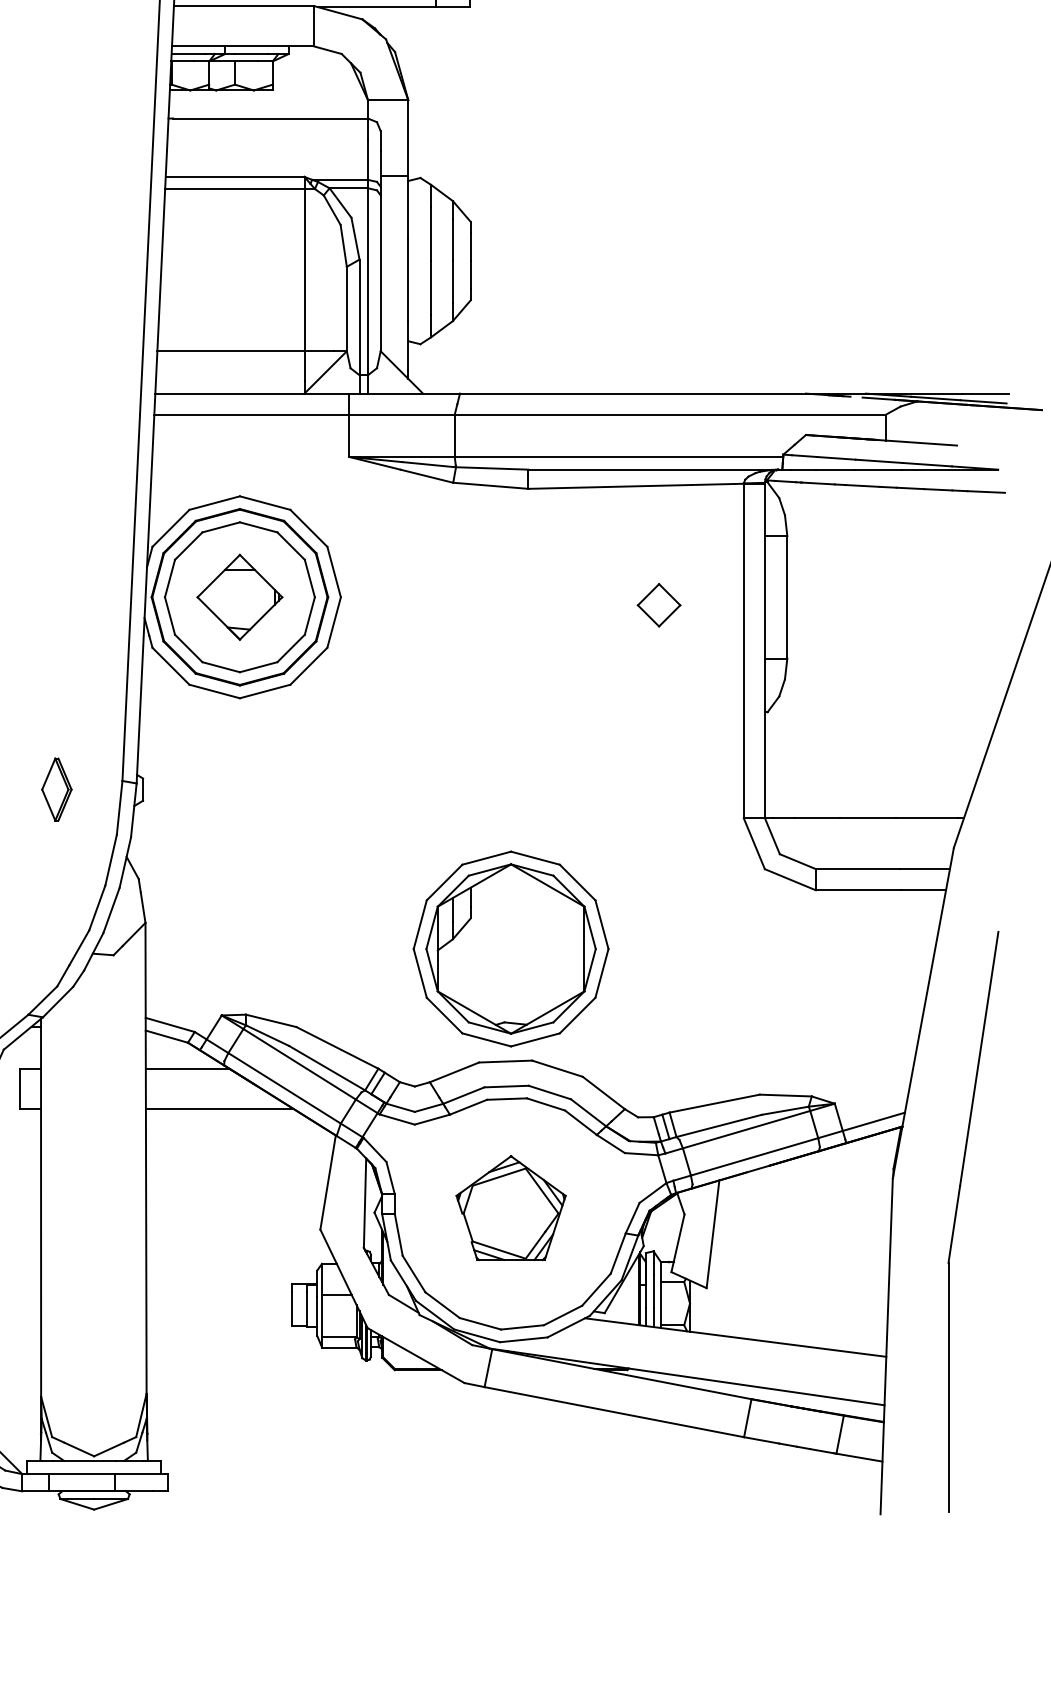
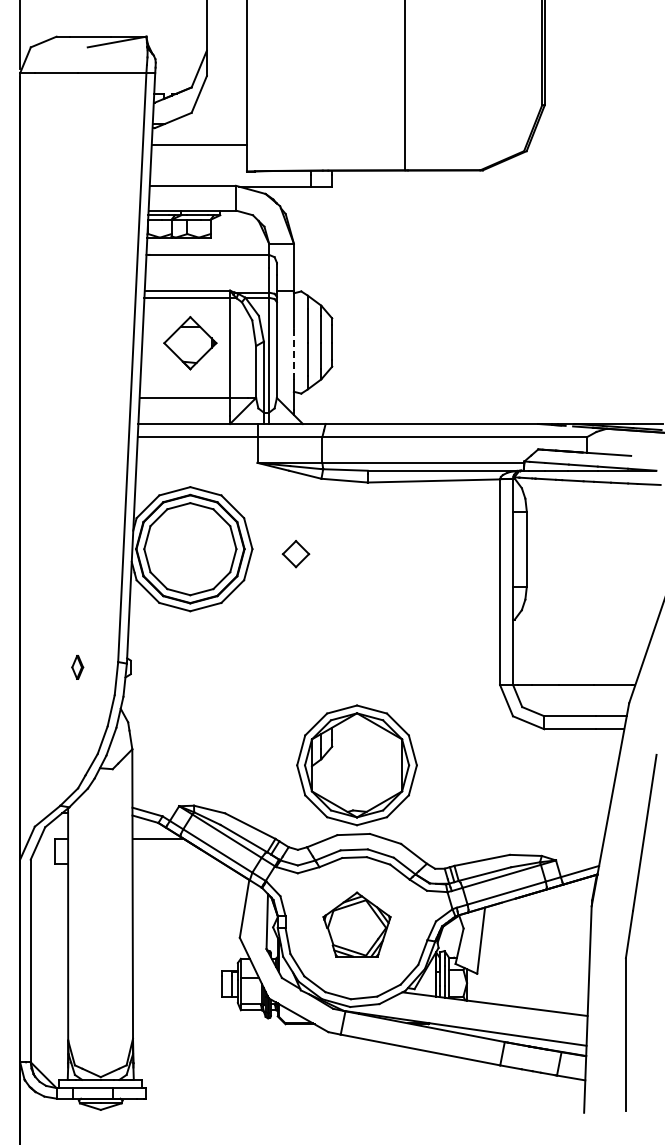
line: (407, 278) -> (293, 353), solid -> dashed
part: (240, 597) -> (190, 343), moved
part: (658, 605) -> (295, 554), moved
part: (56, 789) -> (77, 667), size x0.6
line: (218, 1108) -> (177, 863), removed

